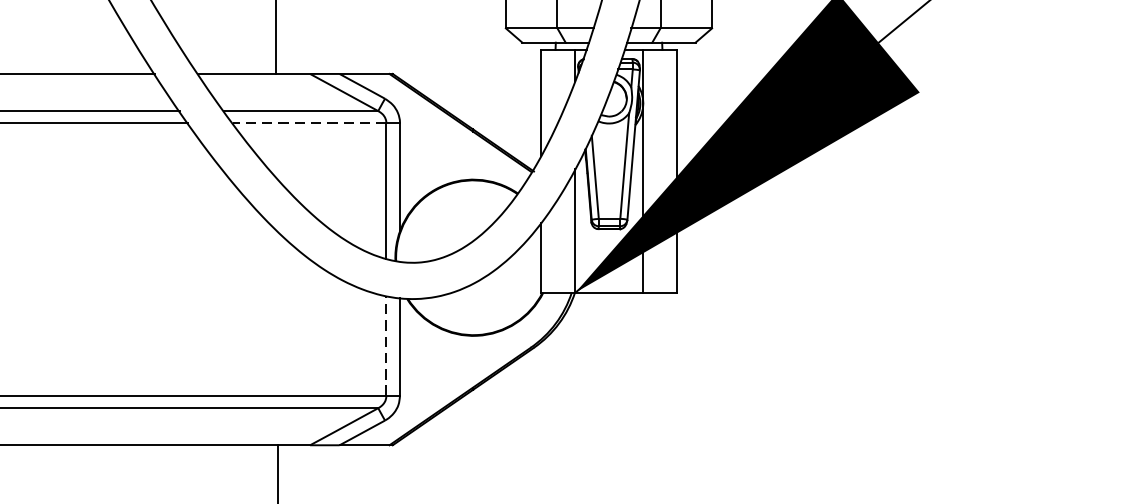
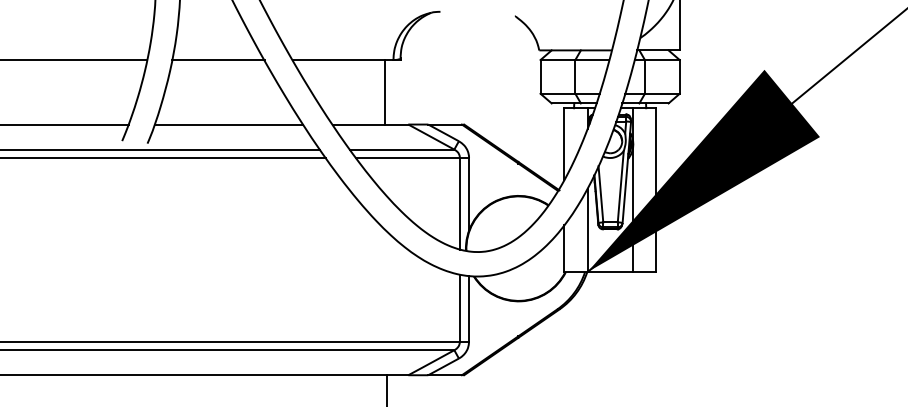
line: (310, 122) -> (408, 157), dashed -> solid
line: (385, 346) -> (459, 308), dashed -> solid

